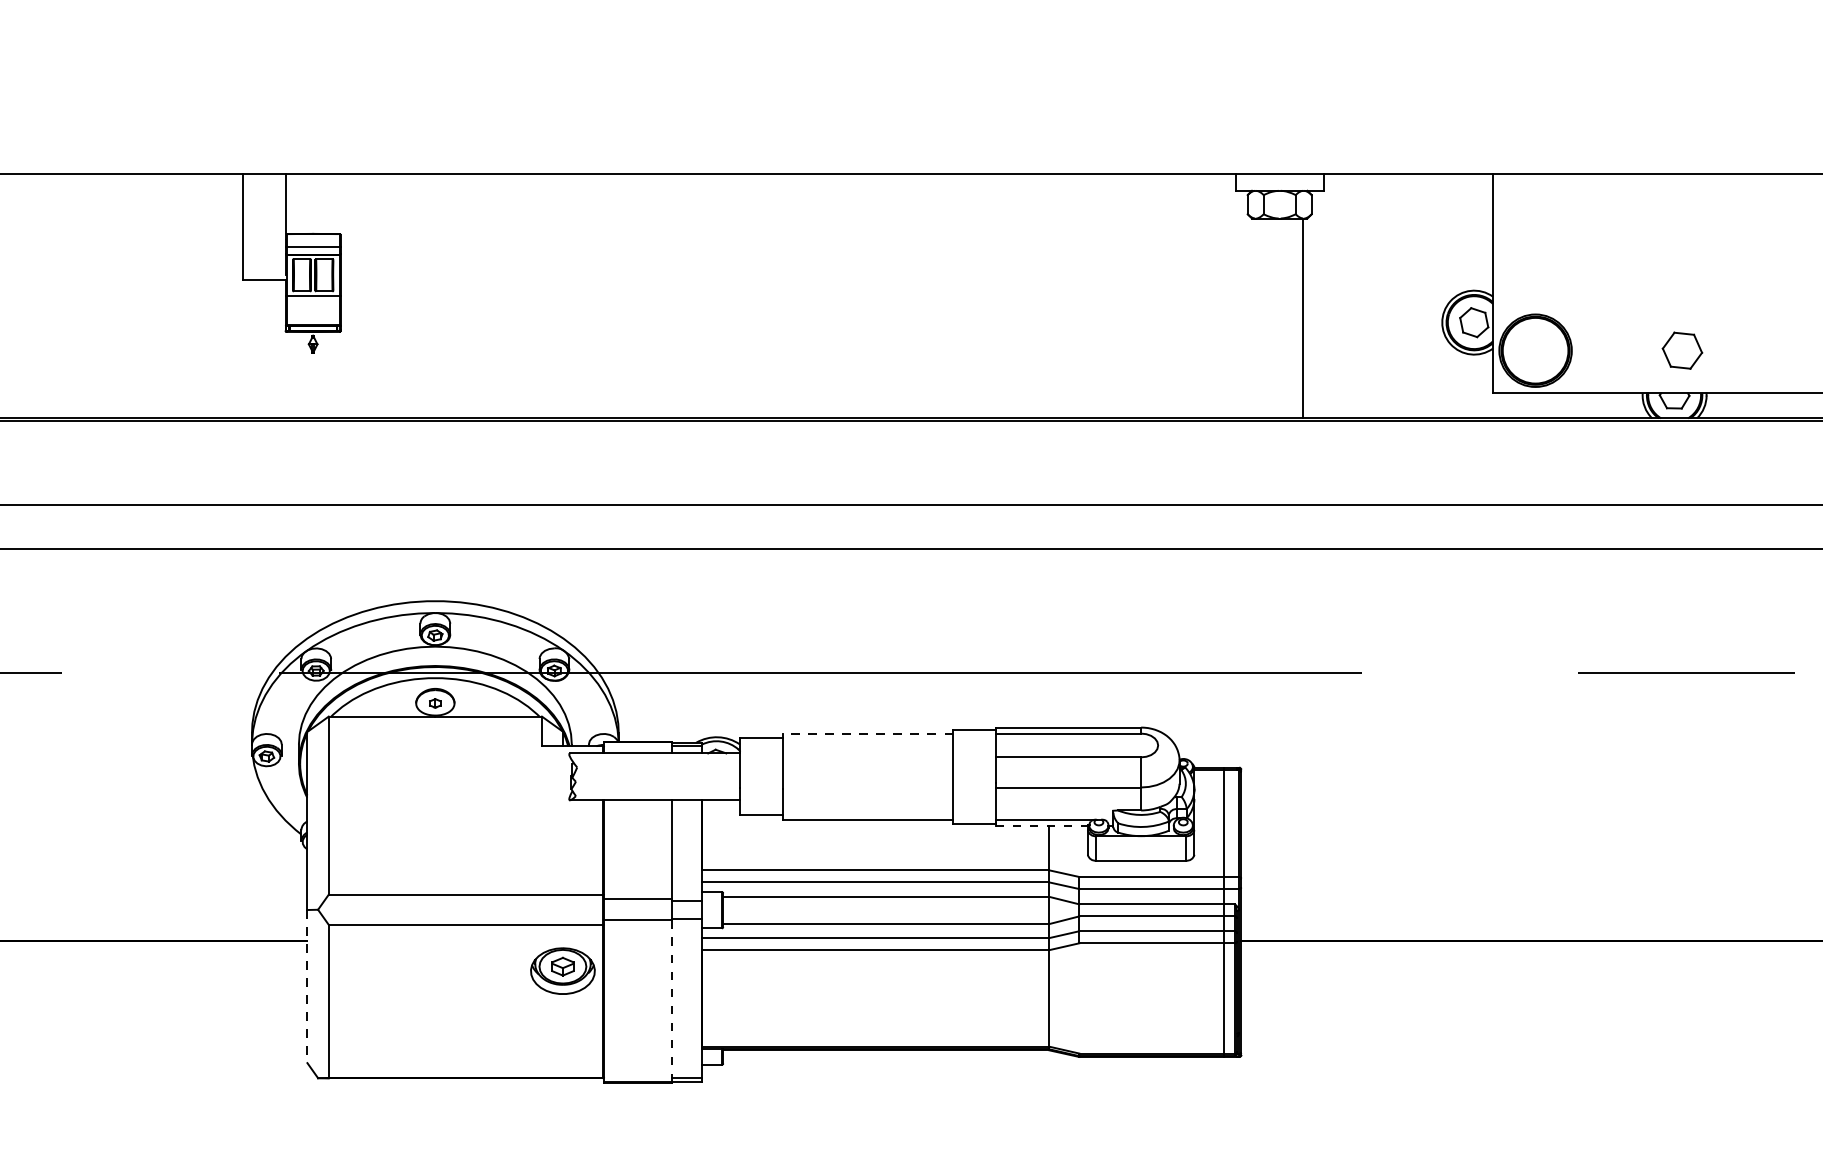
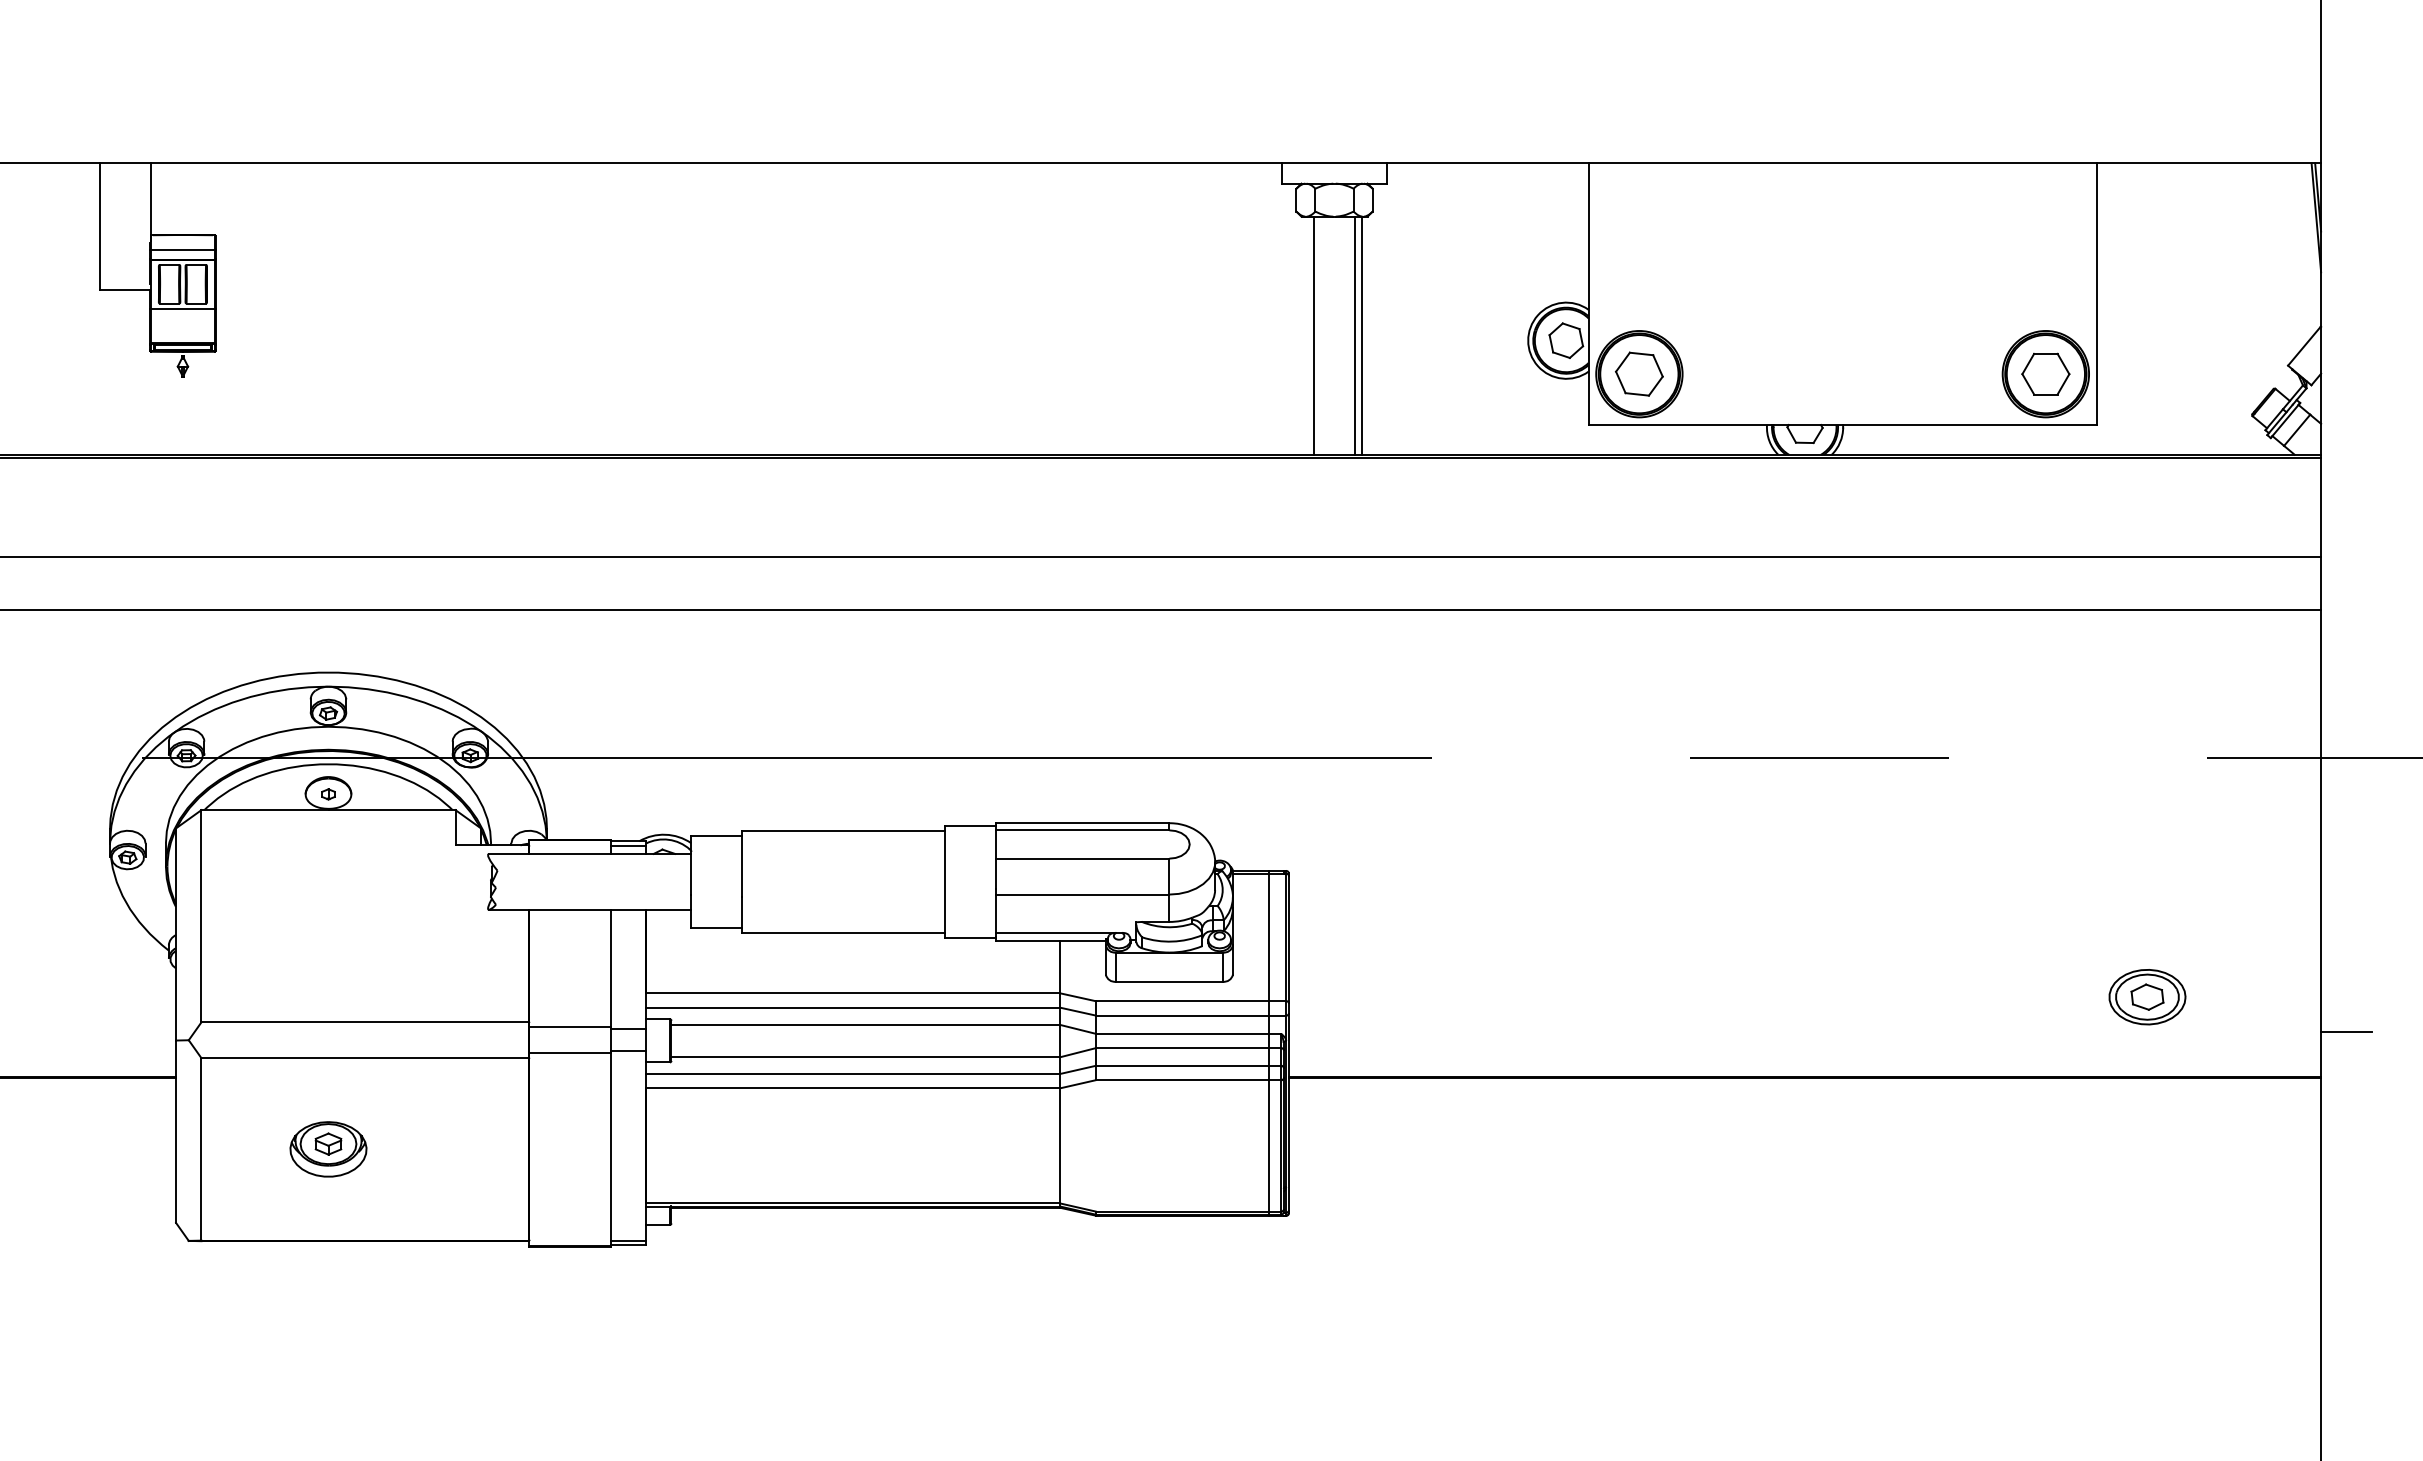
line: (1262, 318) -> (1314, 335), added
line: (1296, 318) -> (1354, 335), added
part: (1682, 350) -> (1639, 373), moved
line: (867, 734) -> (843, 831), dashed -> solid
line: (1042, 826) -> (1051, 940), dashed -> solid
part: (562, 971) -> (328, 1149), moved
line: (307, 987) -> (176, 1132), dashed -> solid
line: (672, 1001) -> (610, 1149), dashed -> solid

